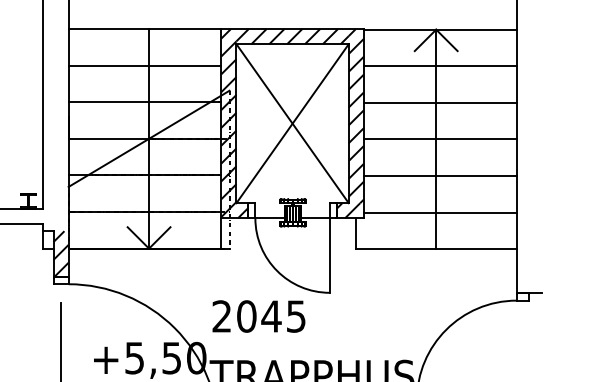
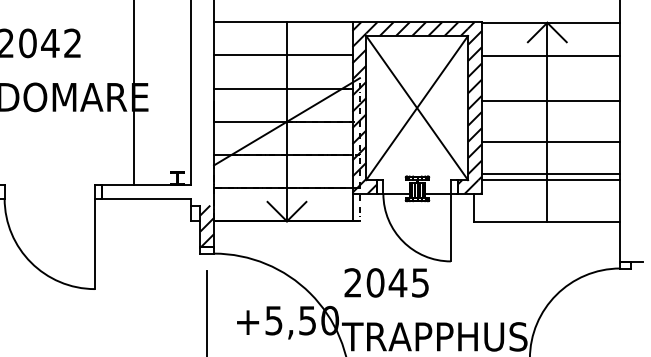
line: (439, 103) -> (550, 101), moved
line: (439, 139) -> (550, 142), moved
line: (439, 176) -> (550, 179), moved
line: (439, 212) -> (550, 173), moved

